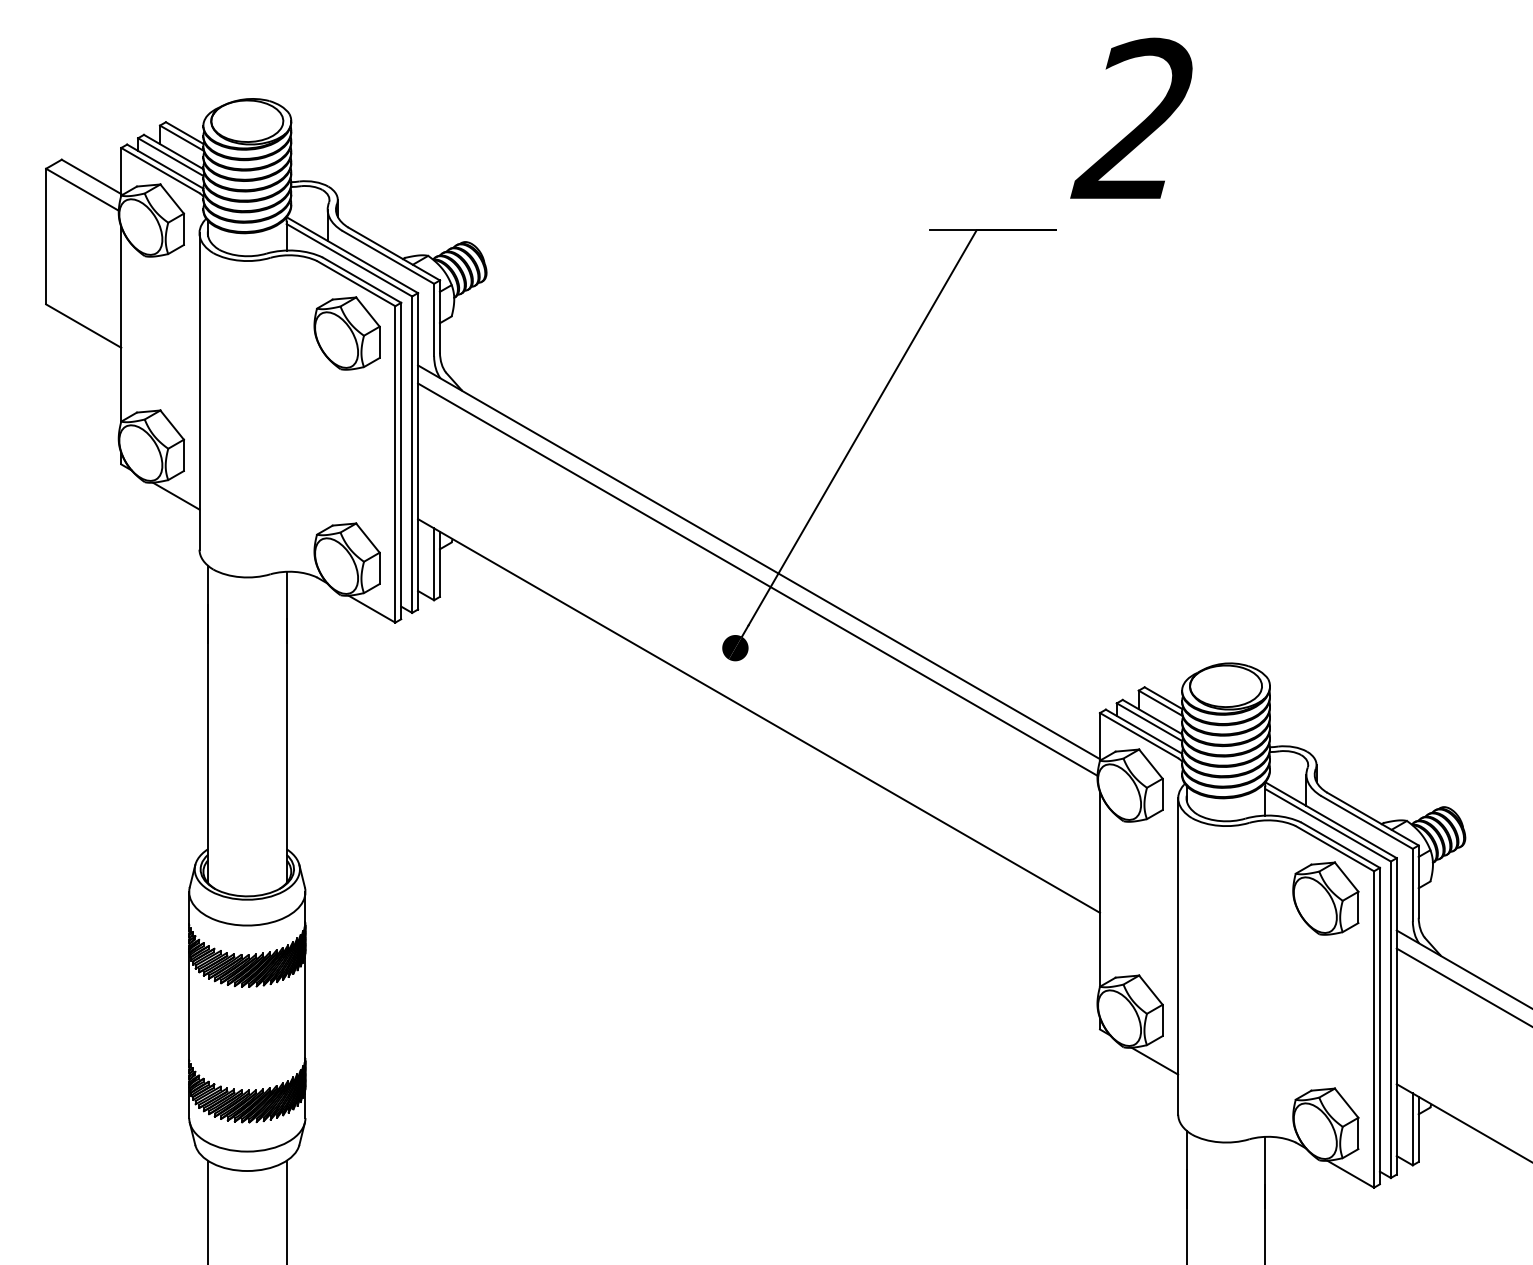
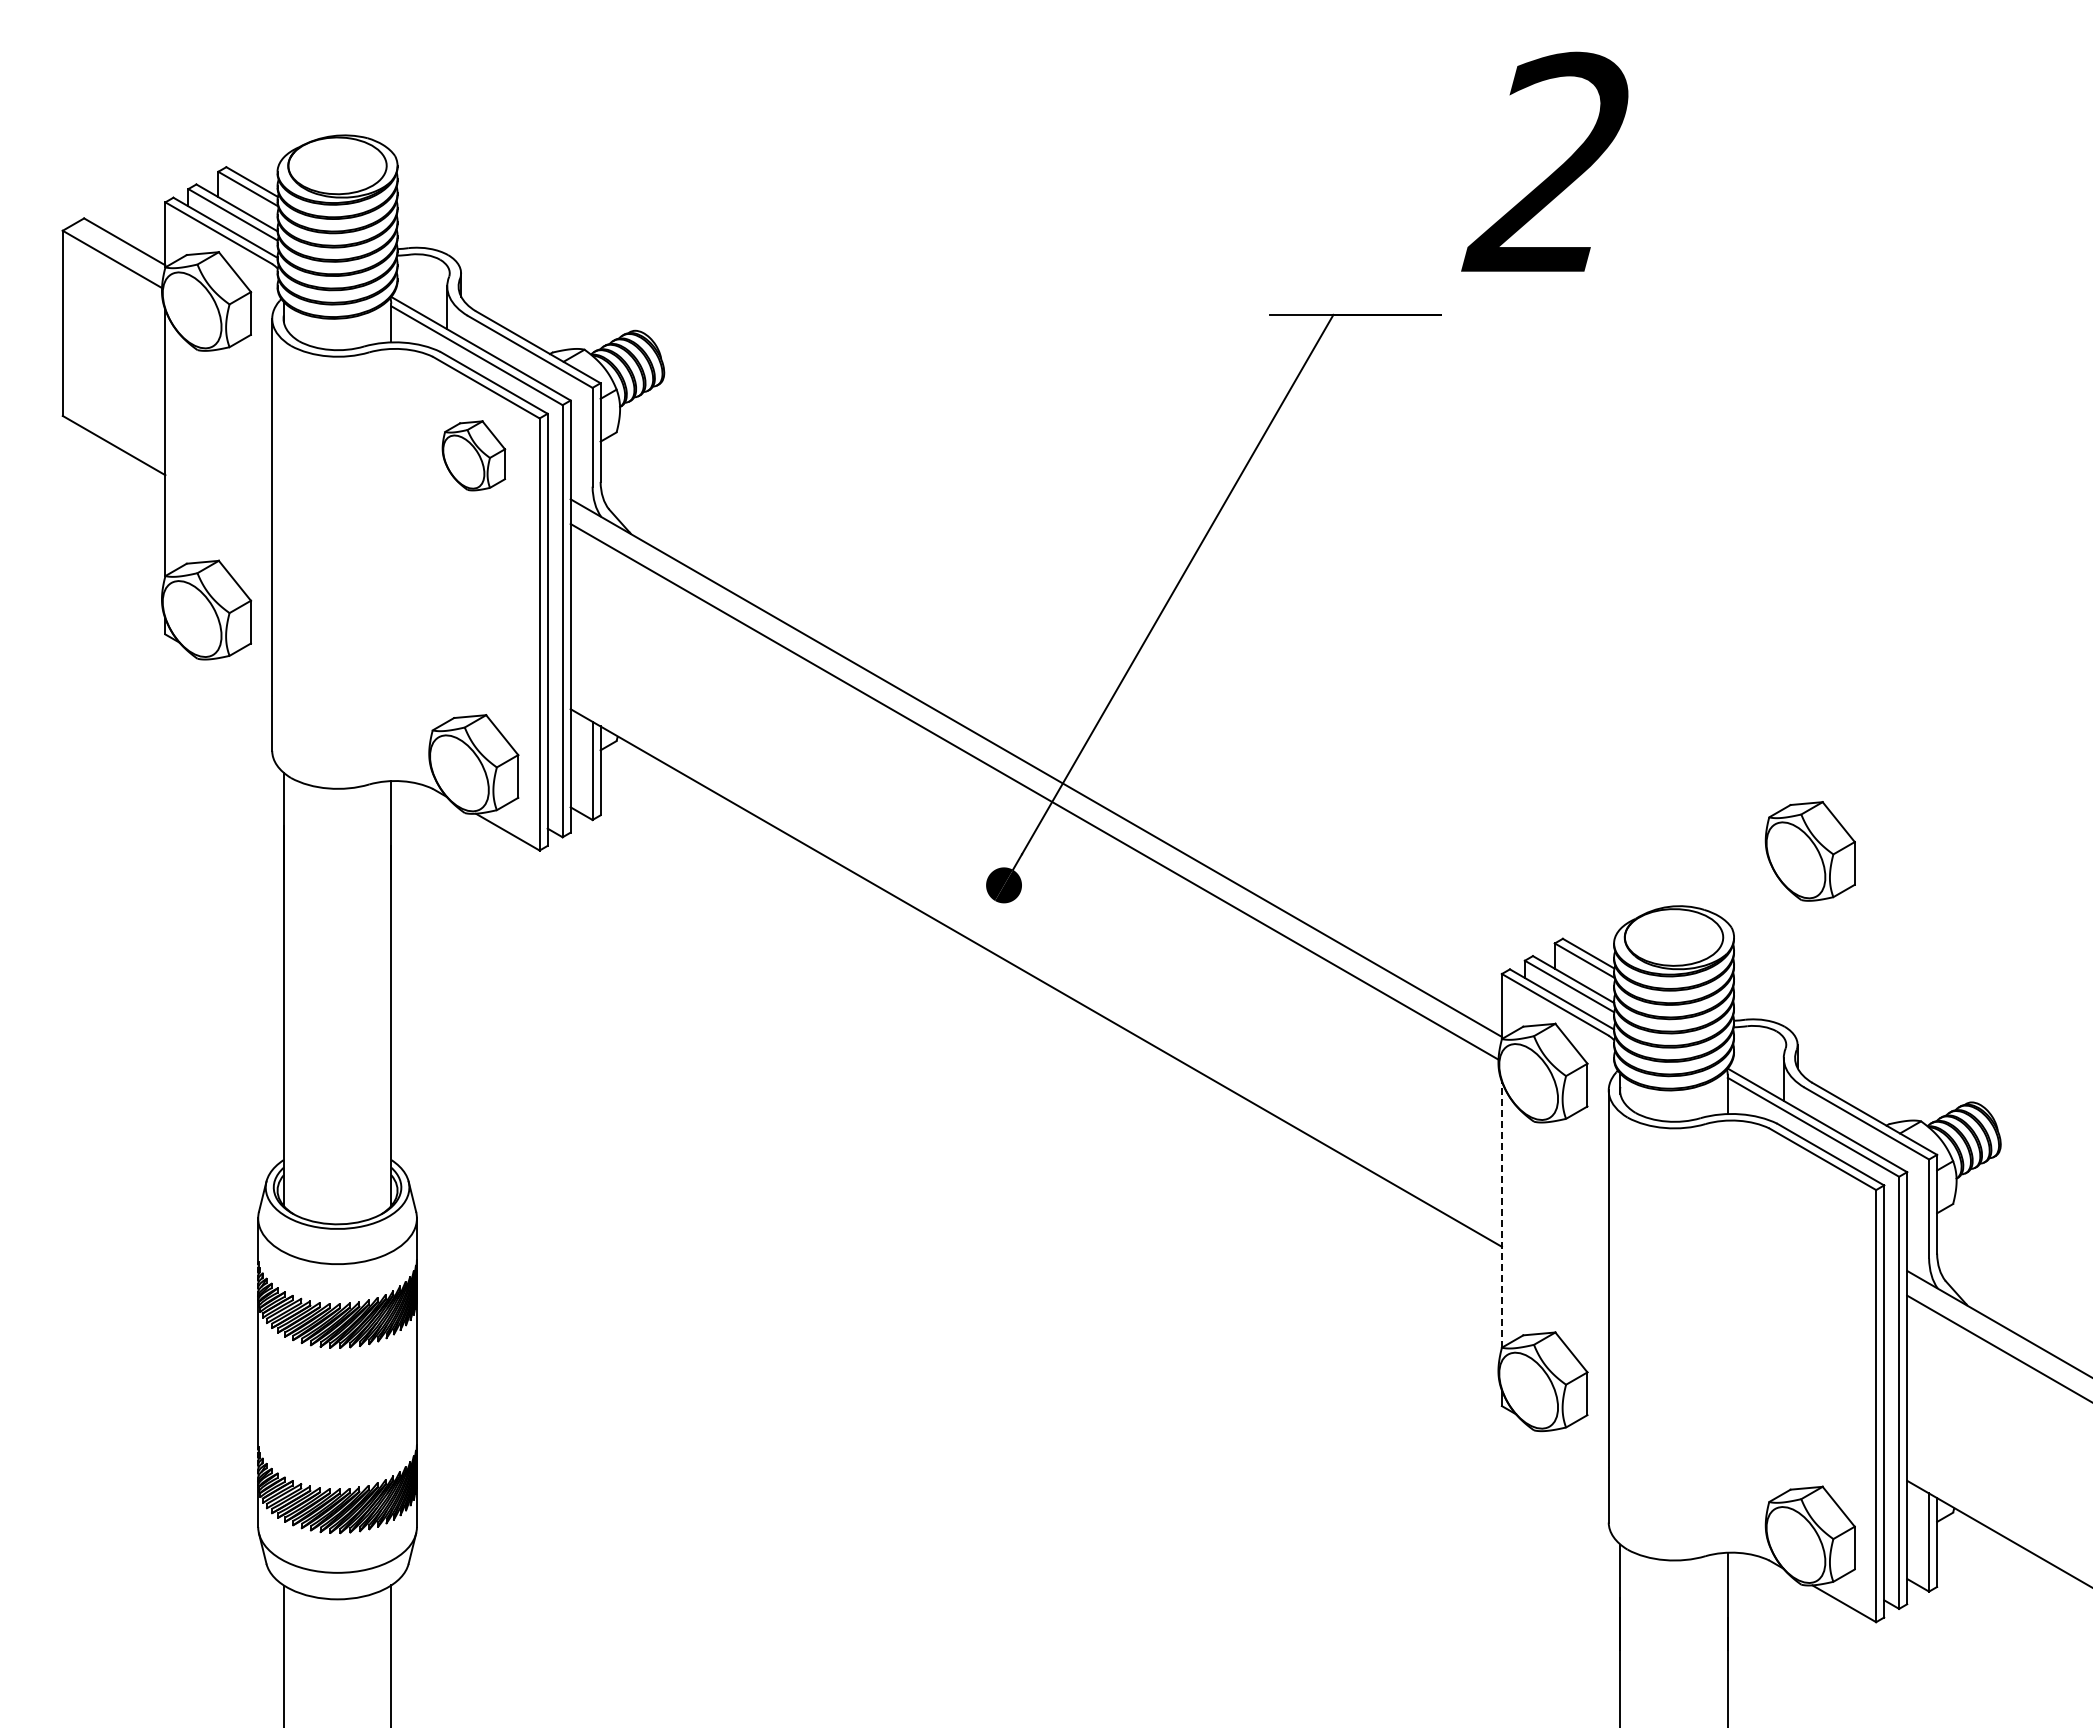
part: (346, 333) -> (473, 455), size x0.7
line: (176, 495) -> (240, 677), removed
line: (1099, 889) -> (1501, 1214), solid -> dashed
part: (1325, 898) -> (1809, 851), moved
line: (1154, 1061) -> (1576, 1449), removed

